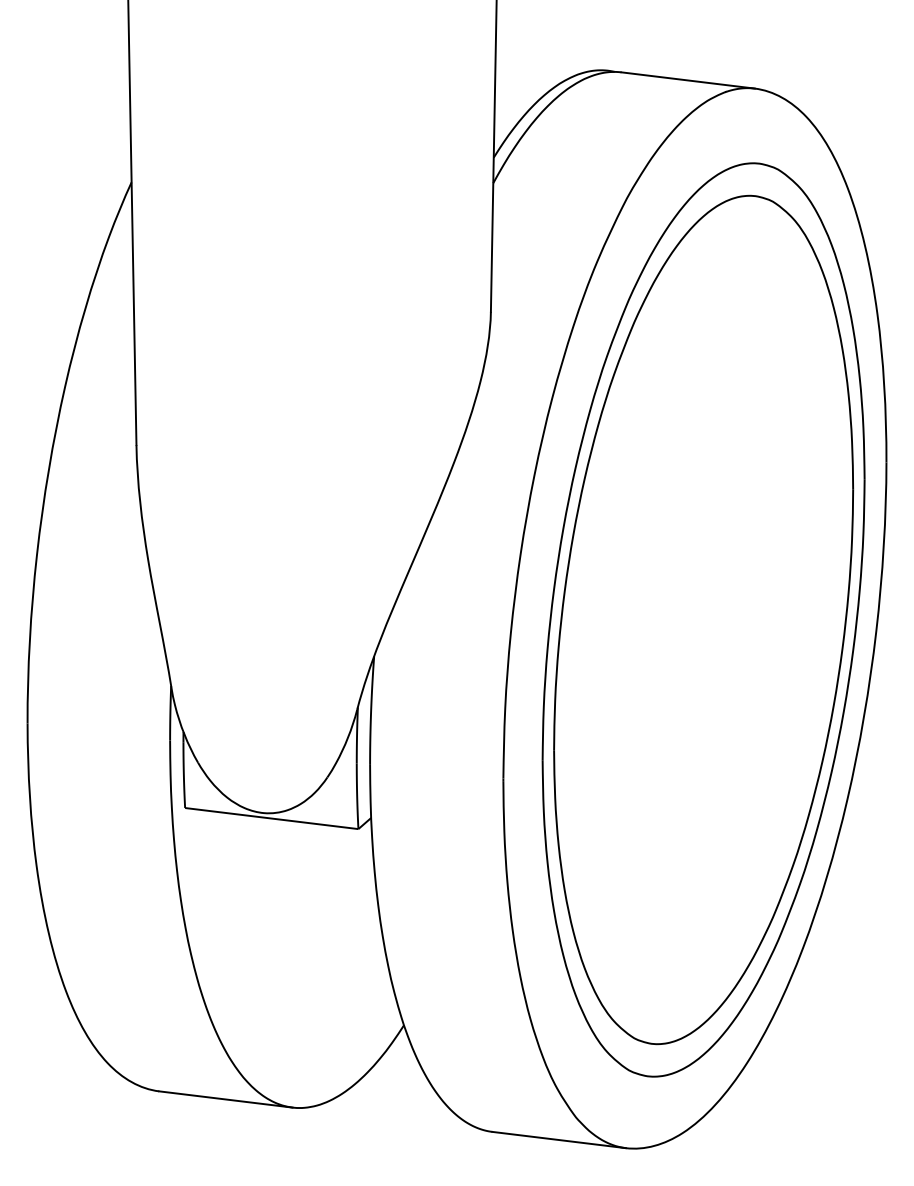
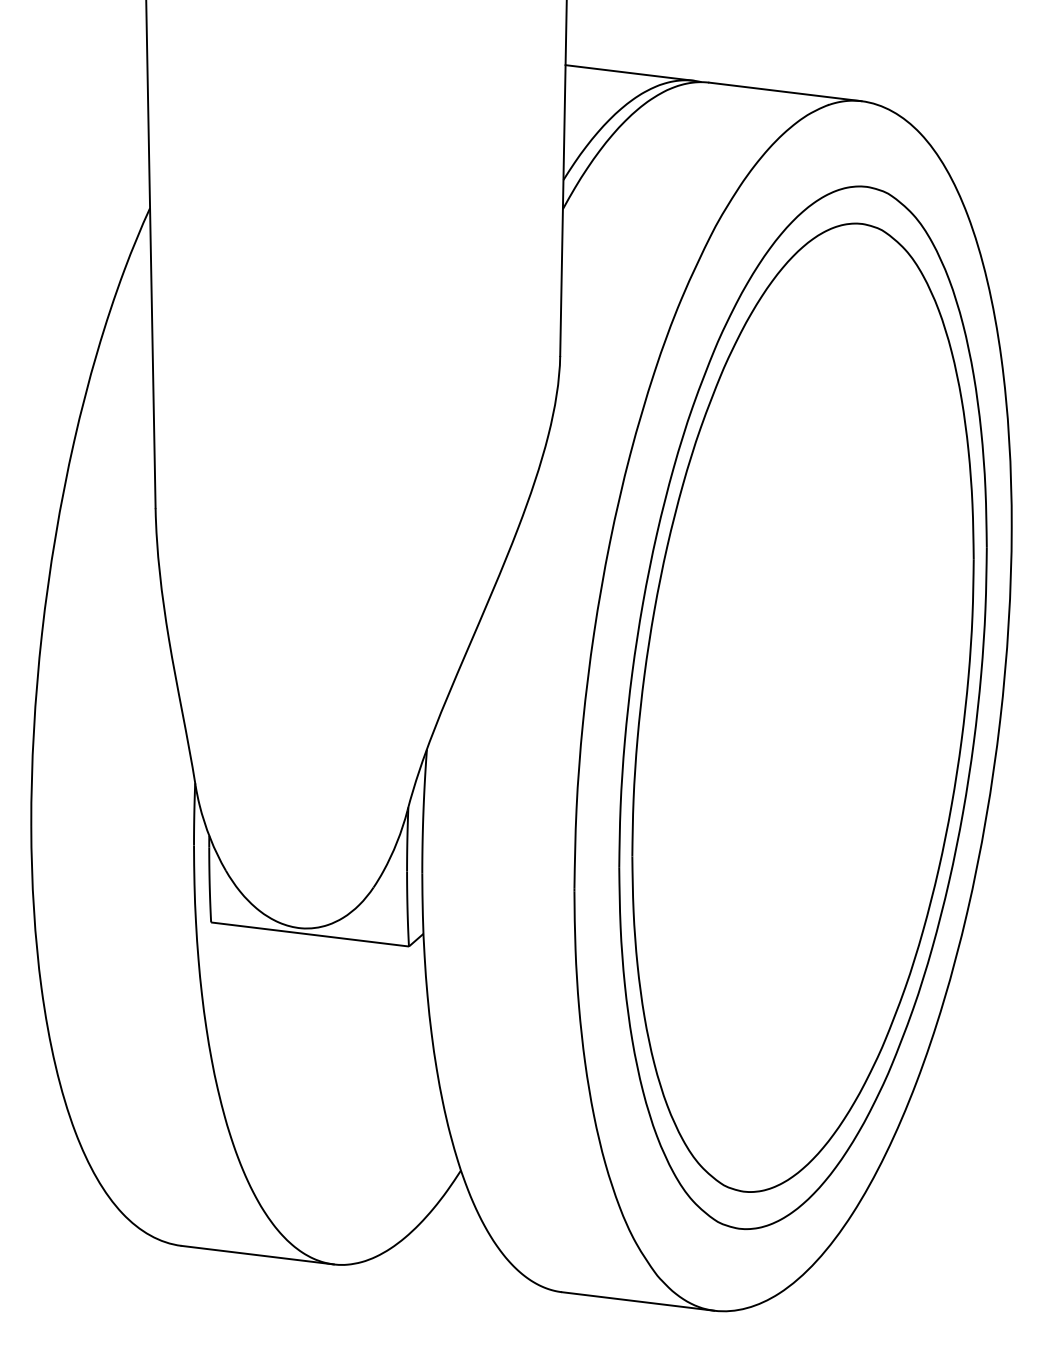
line: (551, 63) -> (629, 72), added

